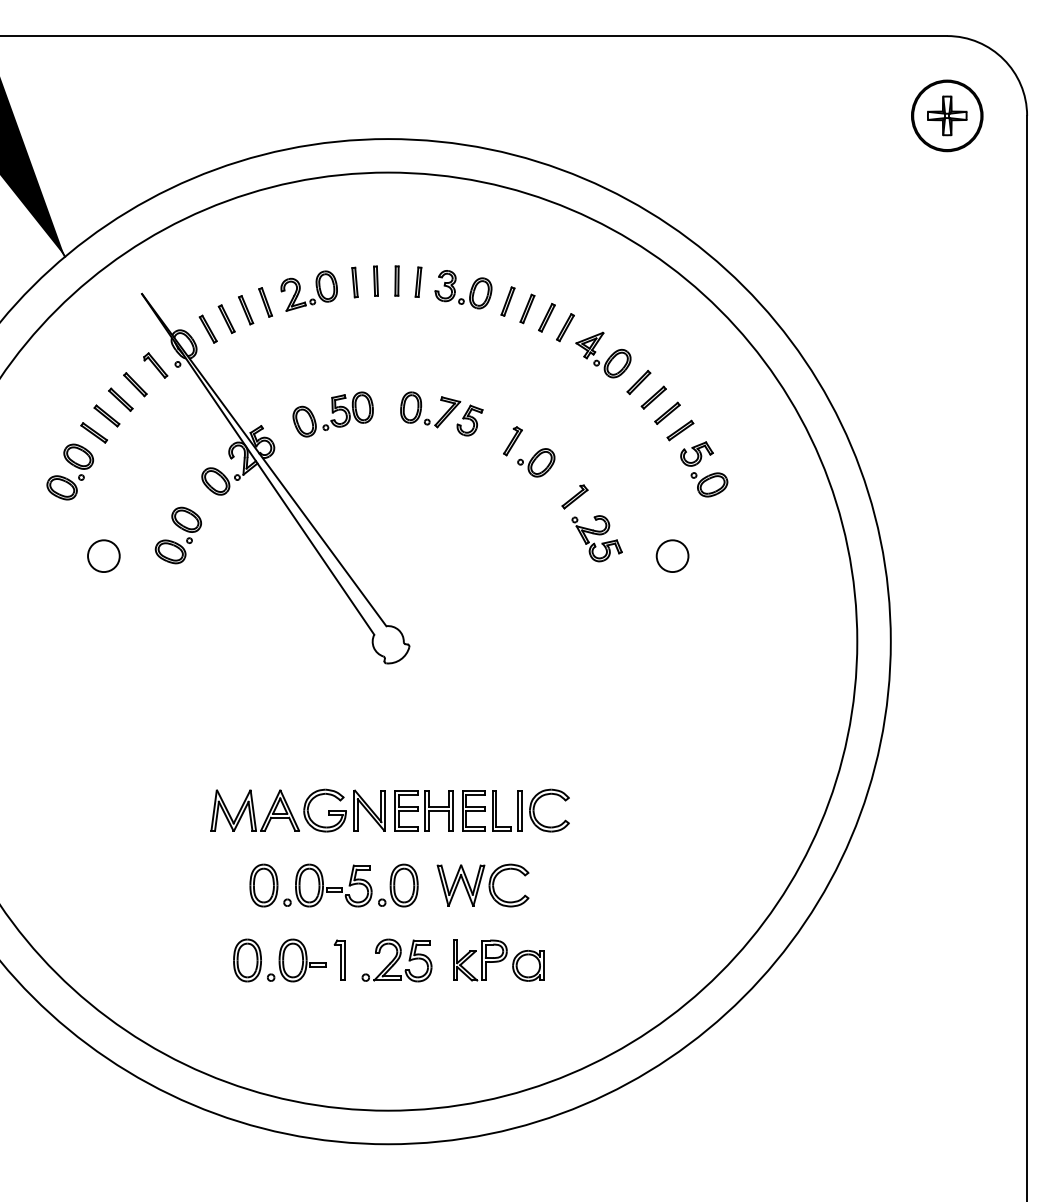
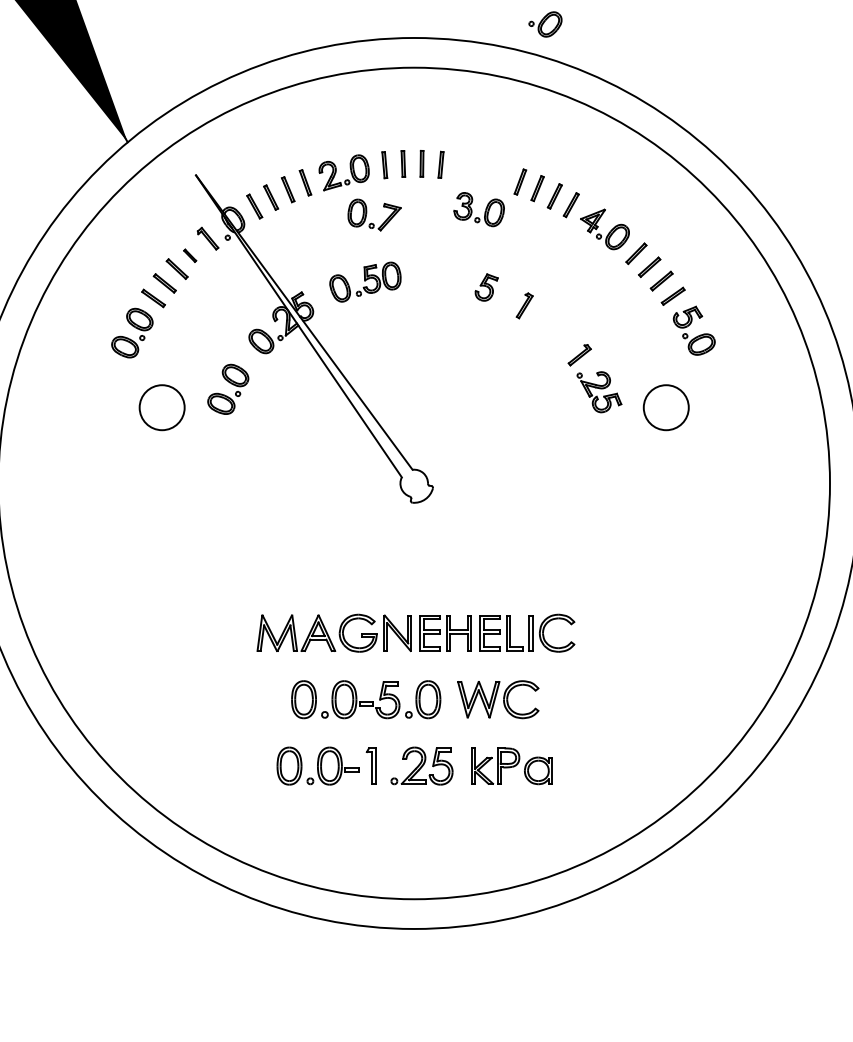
part: (469, 292) -> (484, 212), moved
part: (135, 384) -> (190, 255), size x0.6
part: (422, 406) -> (367, 212), moved
part: (536, 462) -> (545, 24), moved
circle: (103, 556) -> (161, 408), size x1.6
circle: (672, 556) -> (666, 408), size x1.6

